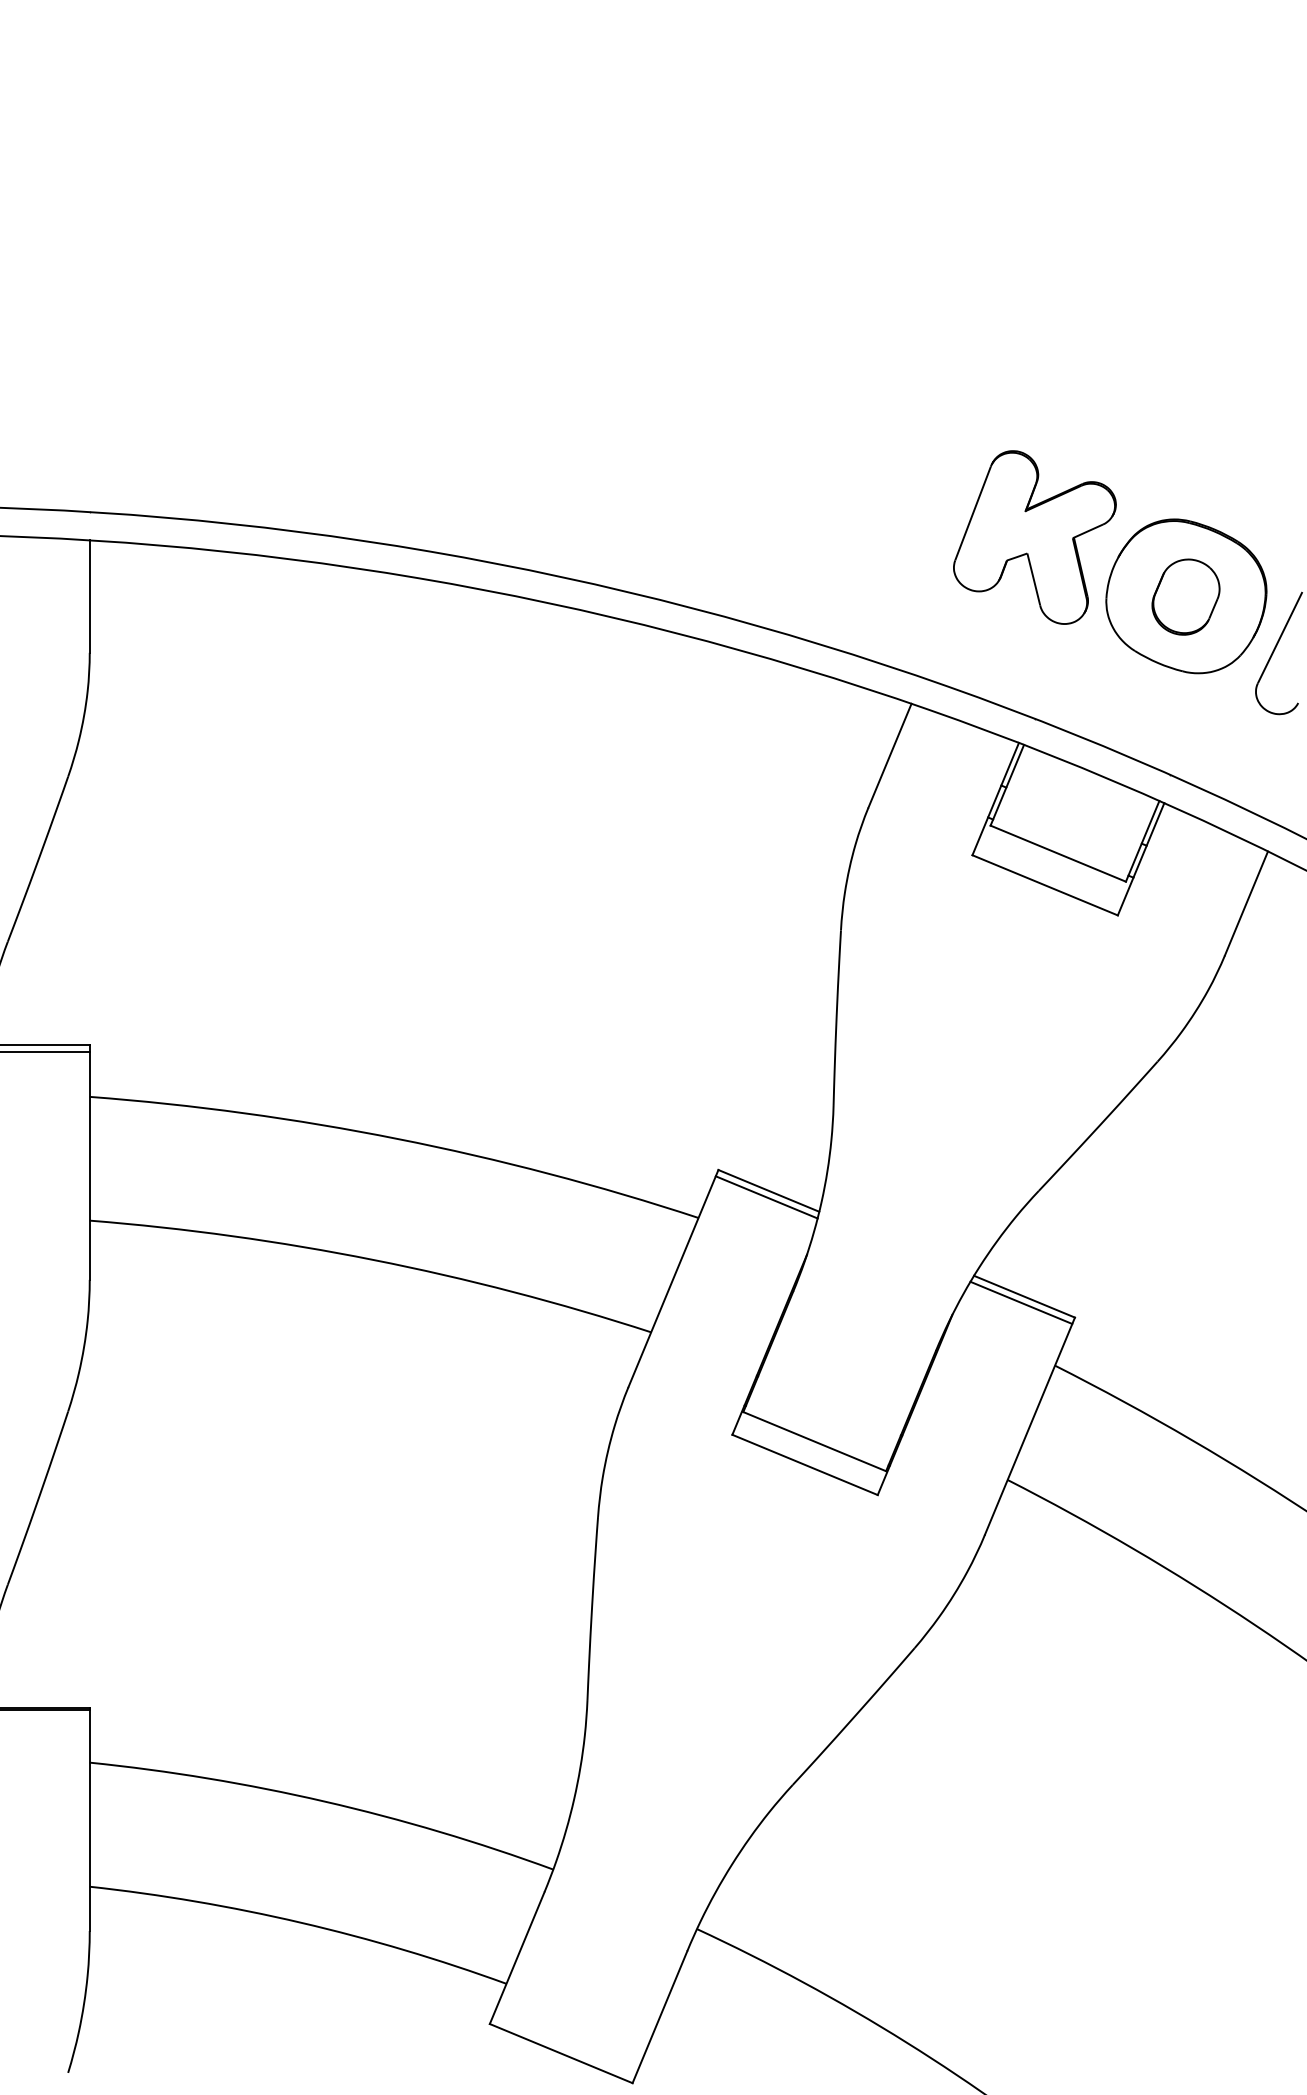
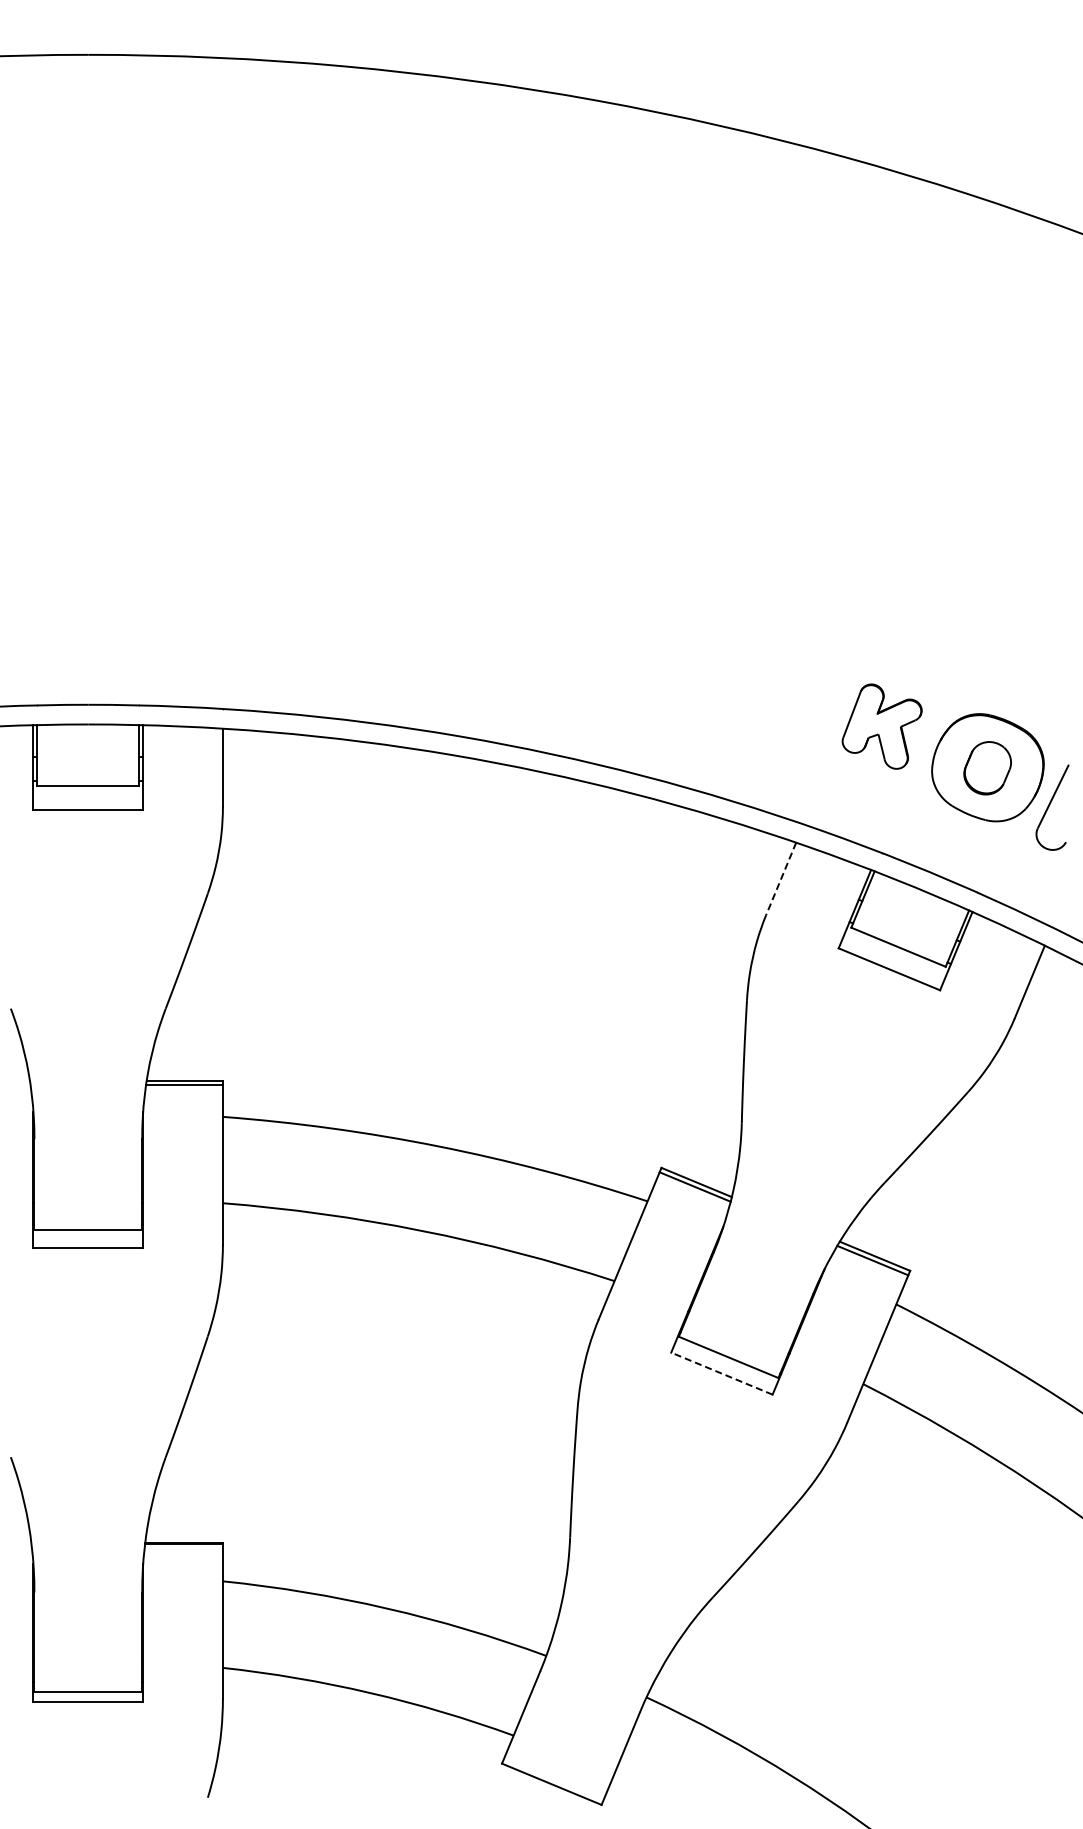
part: (1033, 537) -> (881, 726), size x0.7
line: (889, 756) -> (780, 879), solid -> dashed
line: (804, 1464) -> (721, 1373), solid -> dashed

